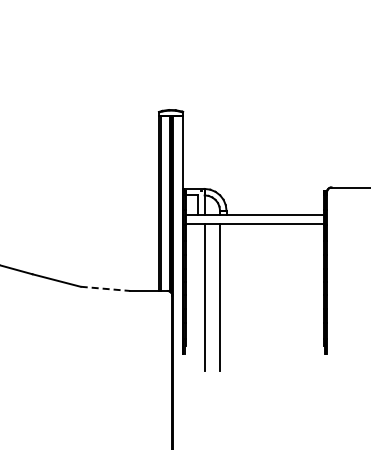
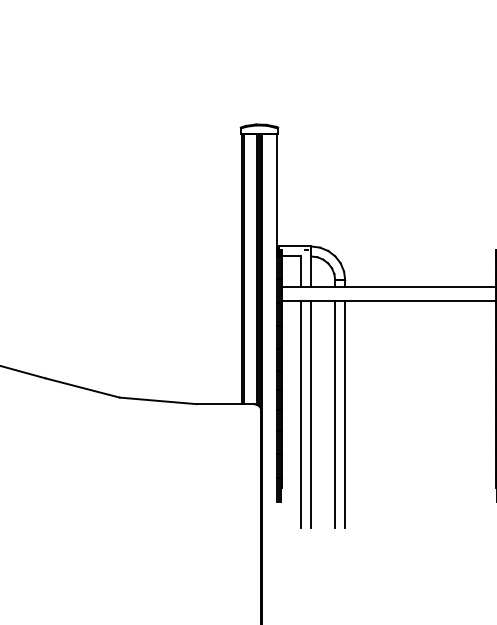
line: (105, 288) -> (158, 400), dashed -> solid
line: (198, 297) -> (301, 414), added
line: (226, 297) -> (345, 414), added

